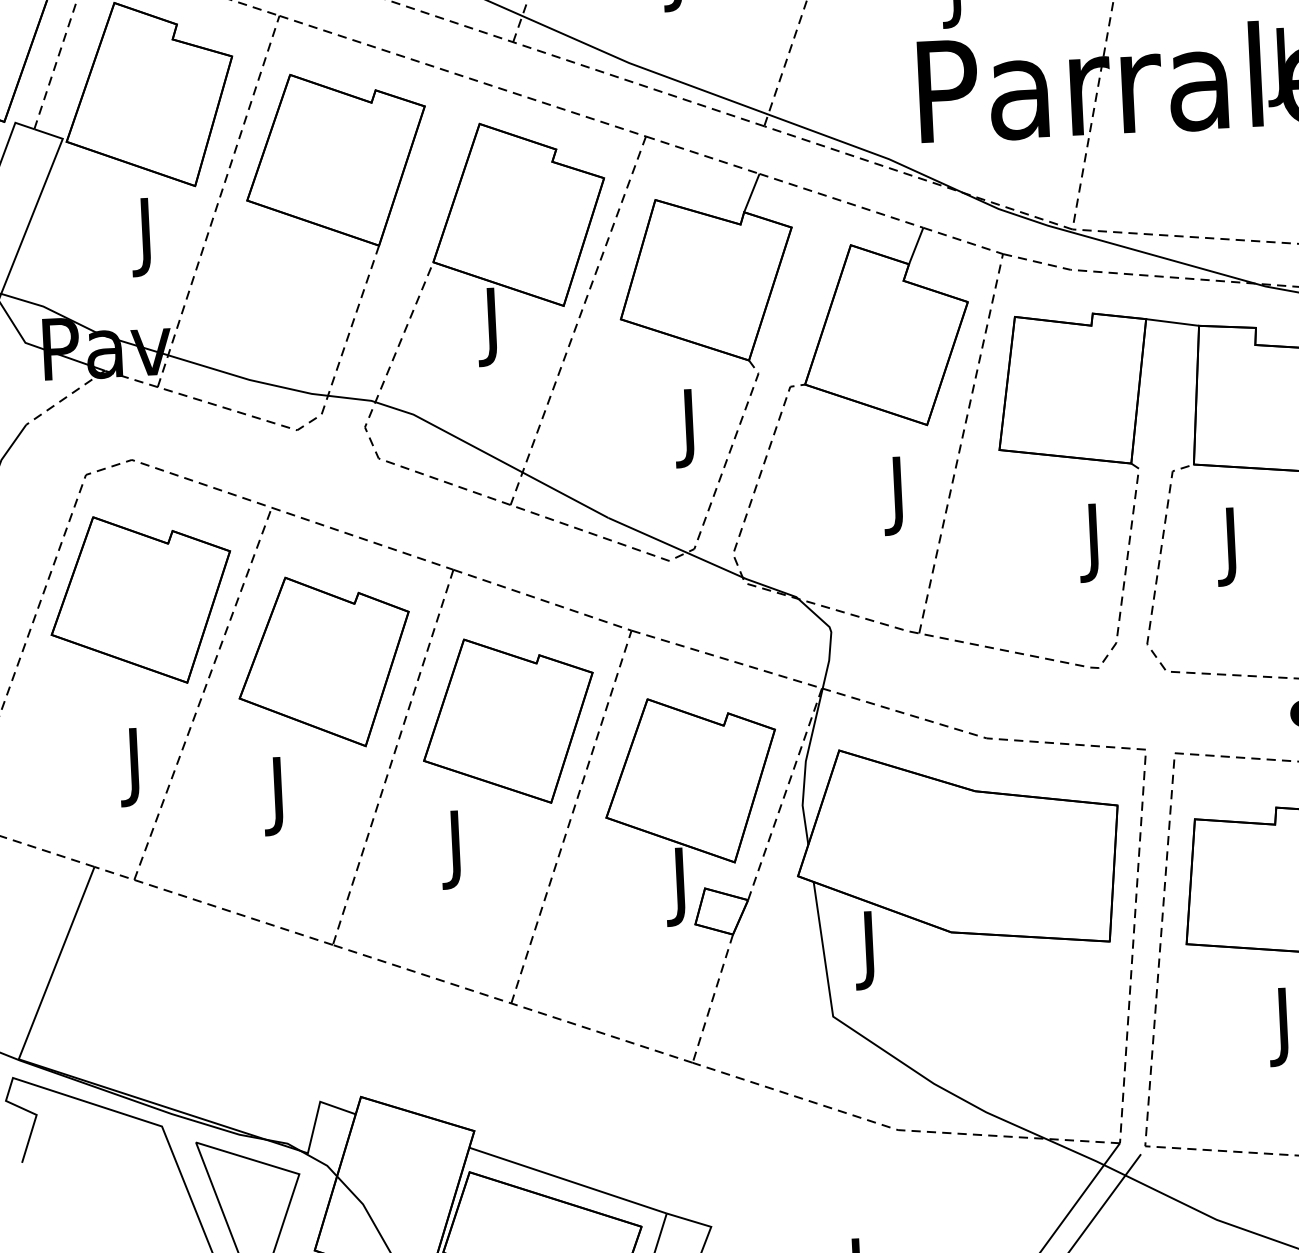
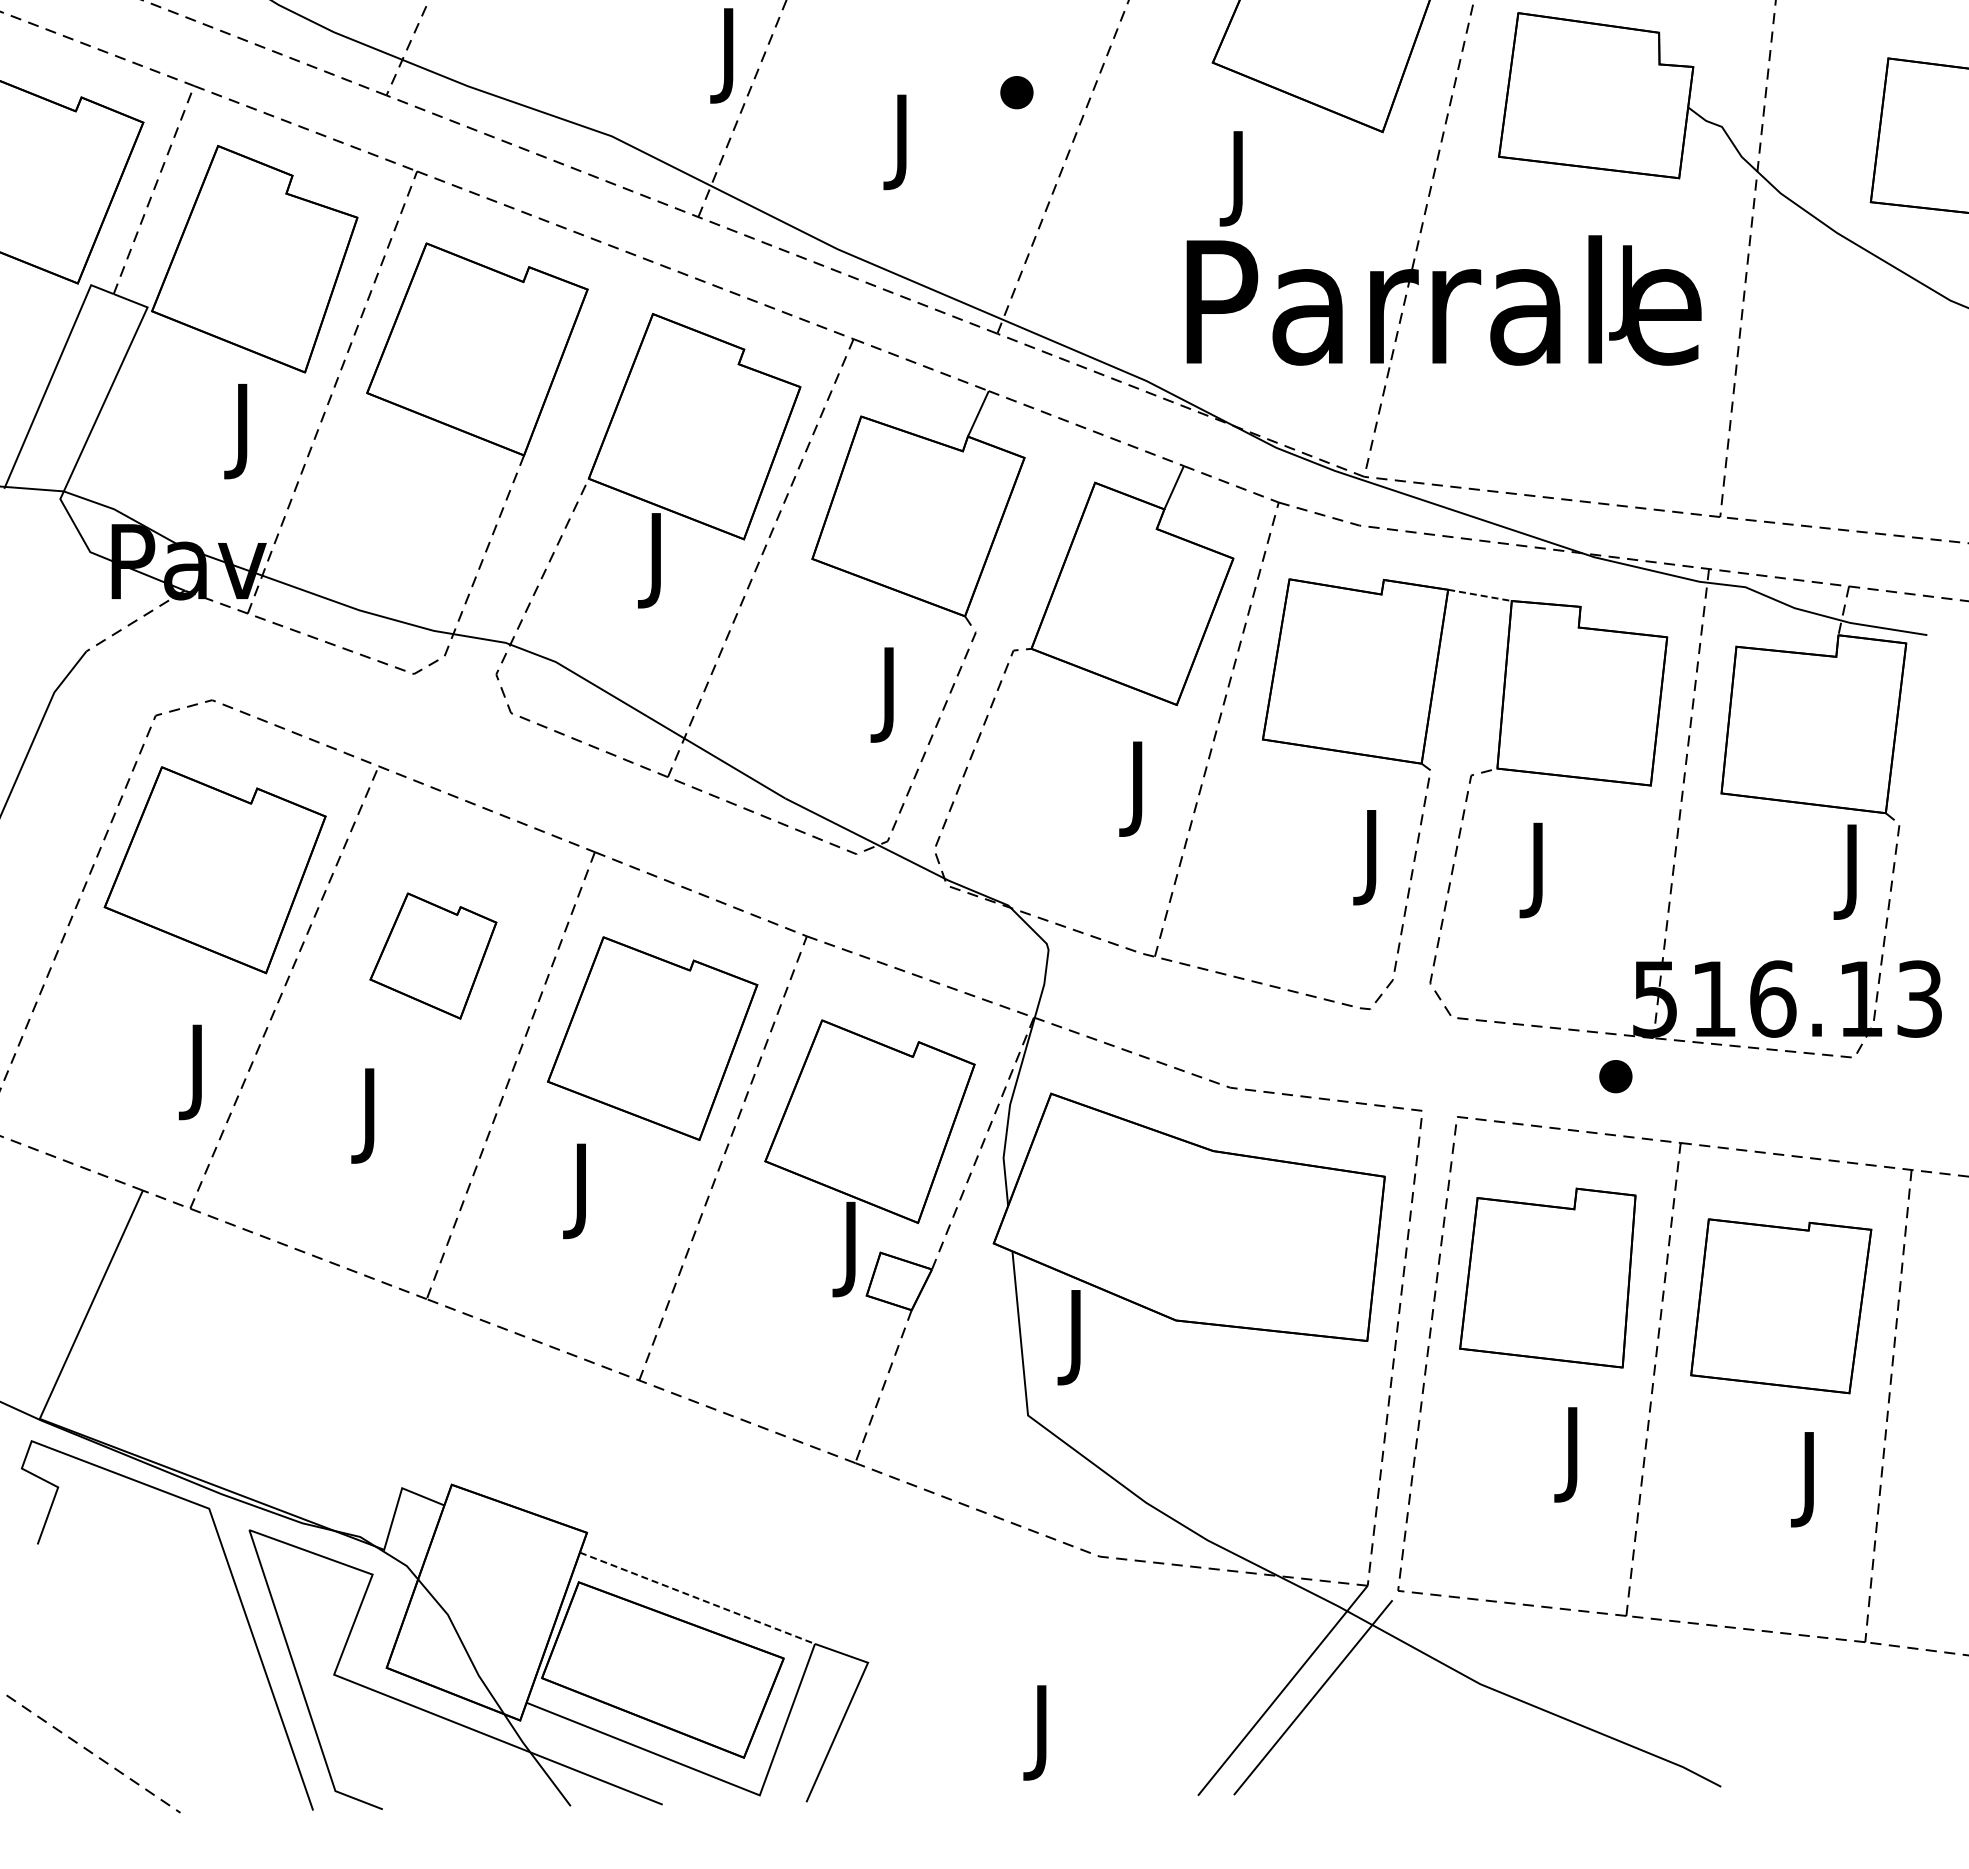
line: (1173, 322) -> (1480, 595), solid -> dashed
part: (324, 661) -> (433, 955), size x0.6
line: (568, 1180) -> (697, 1598), solid -> dashed

